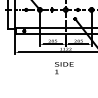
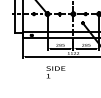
text: (63, 68) -> (55, 72), moved

